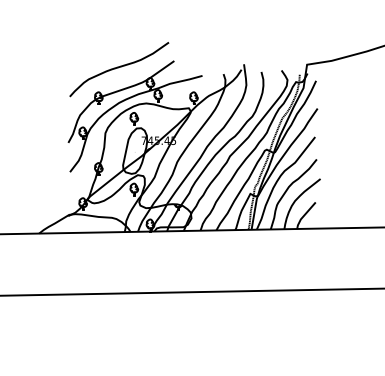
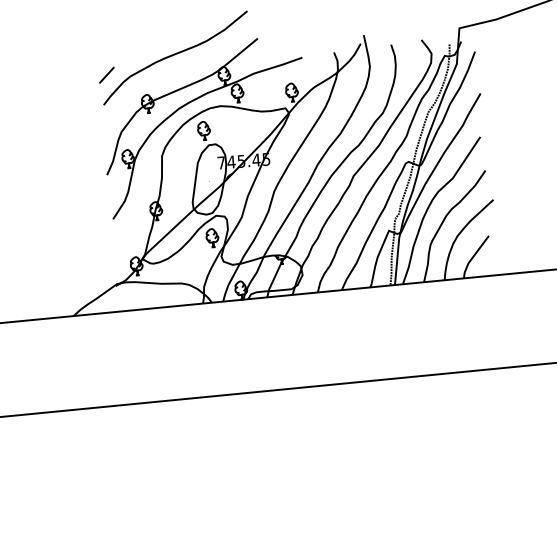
line: (72, 77) -> (105, 75), added

